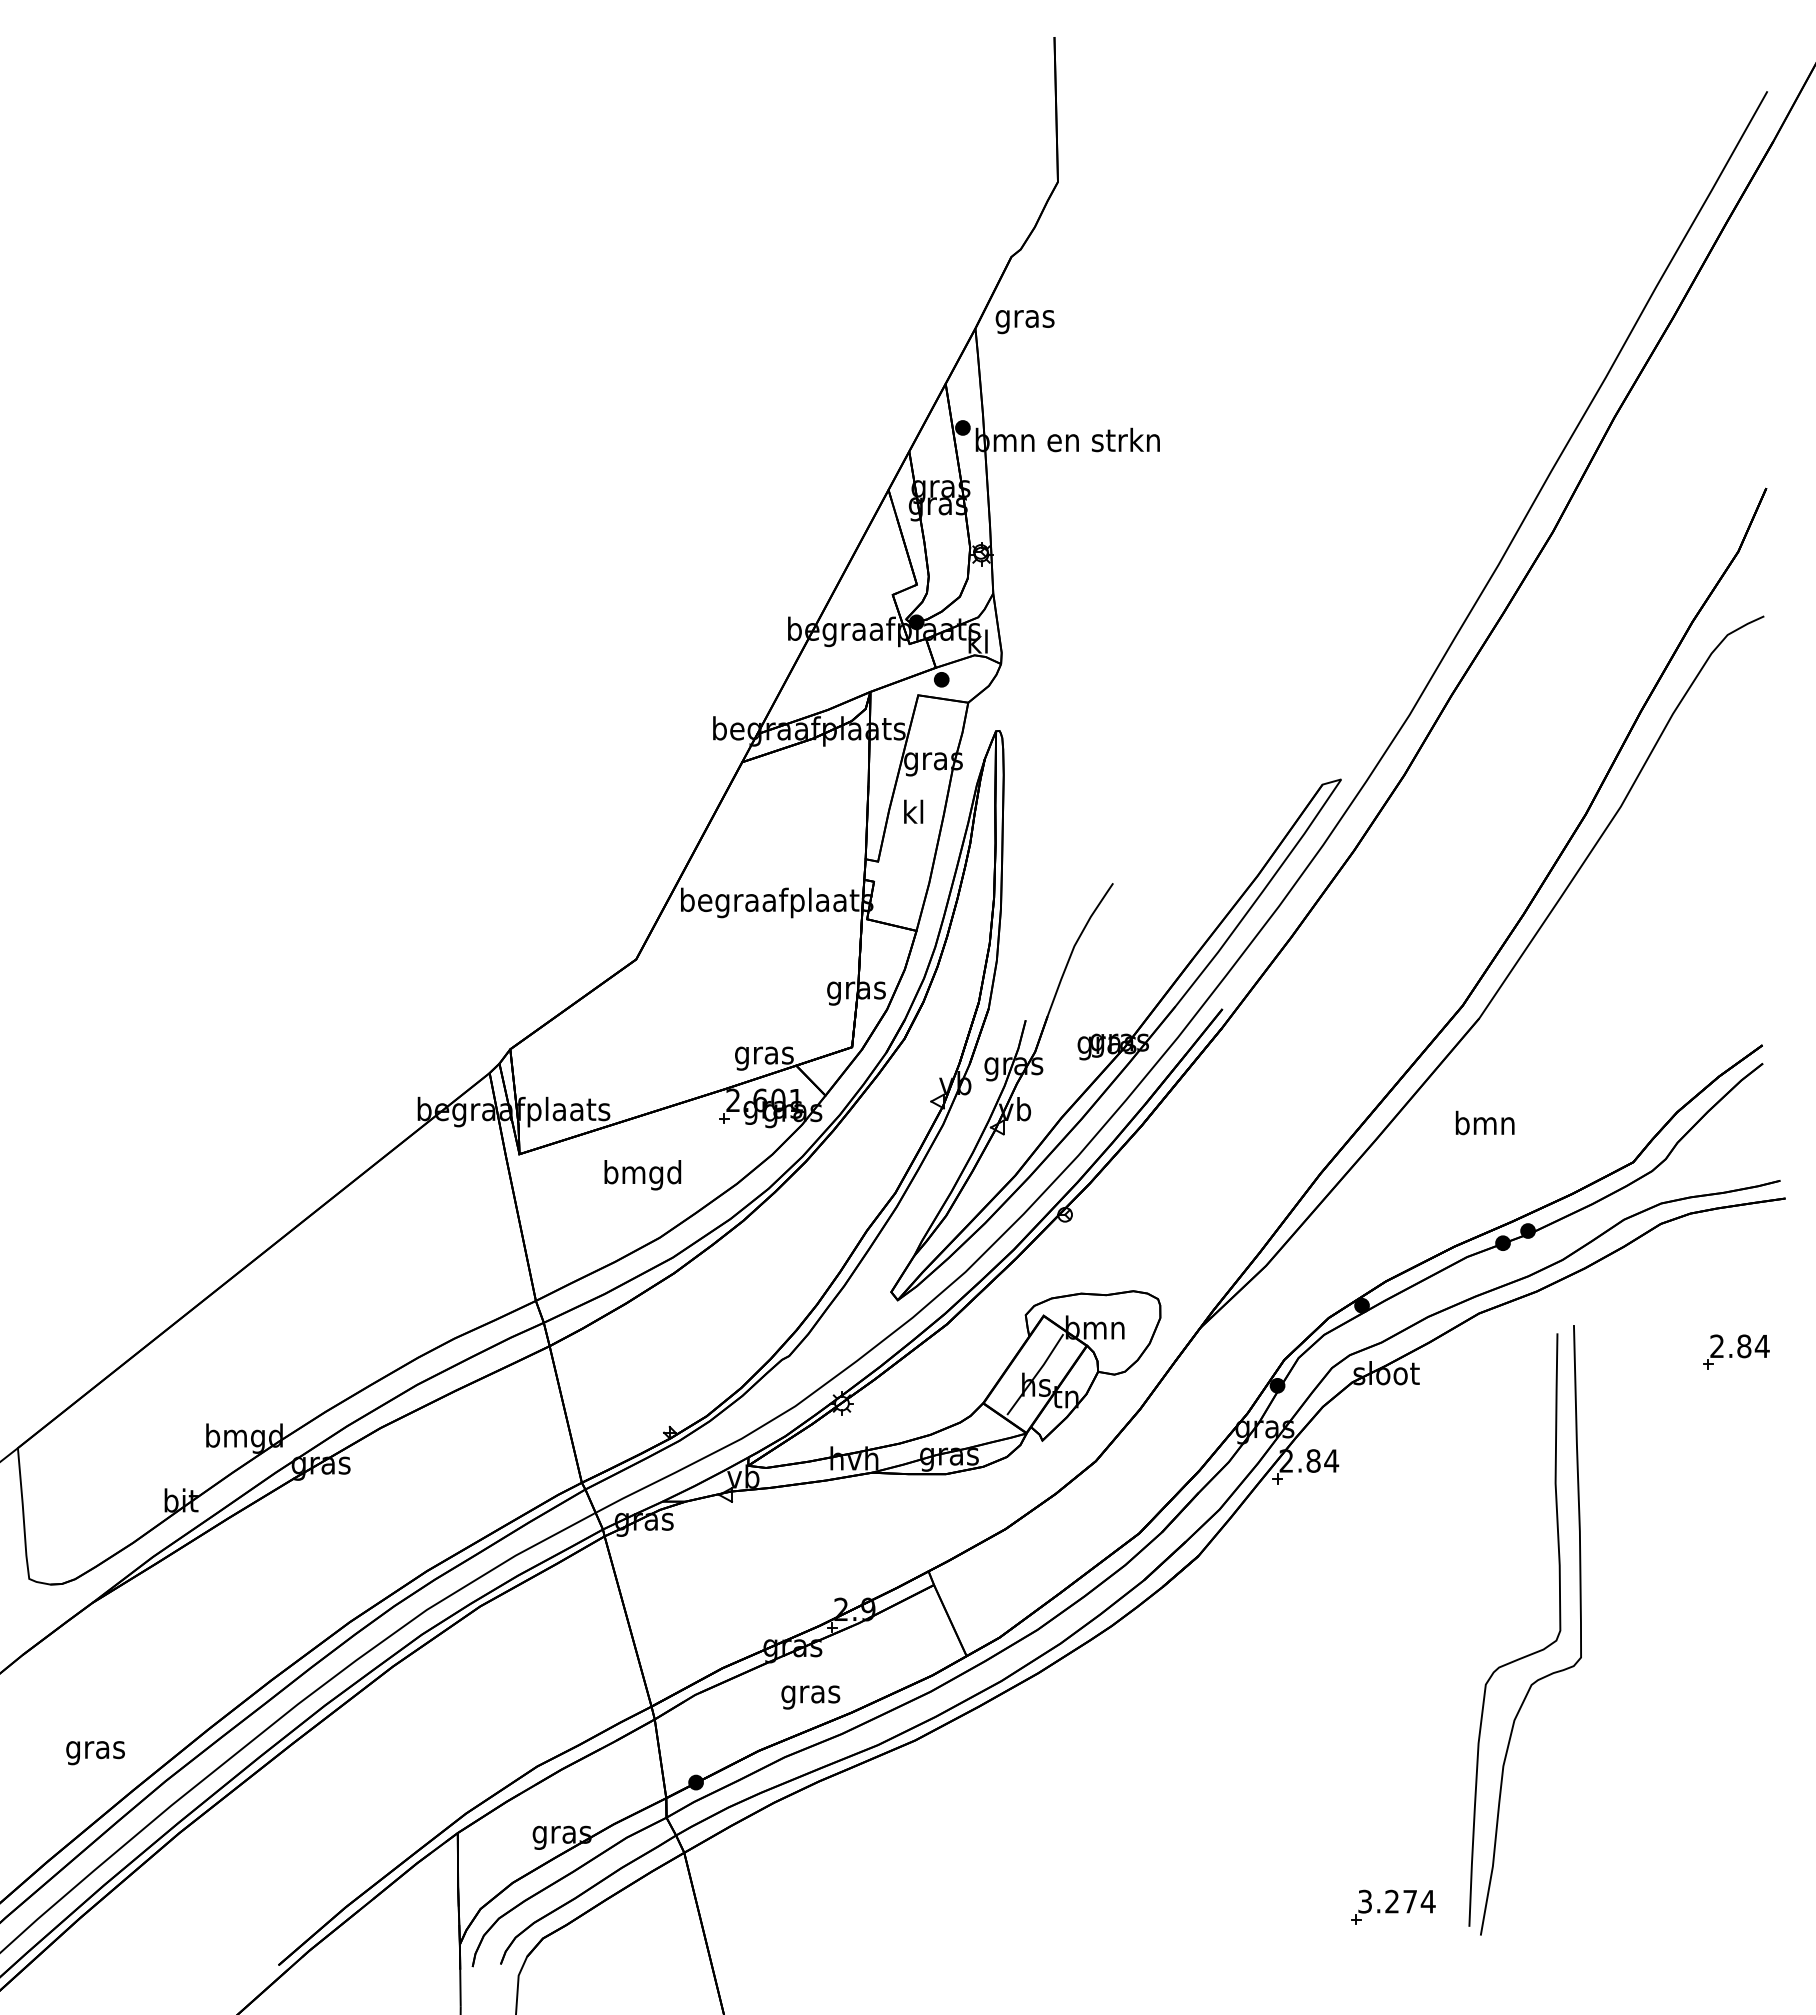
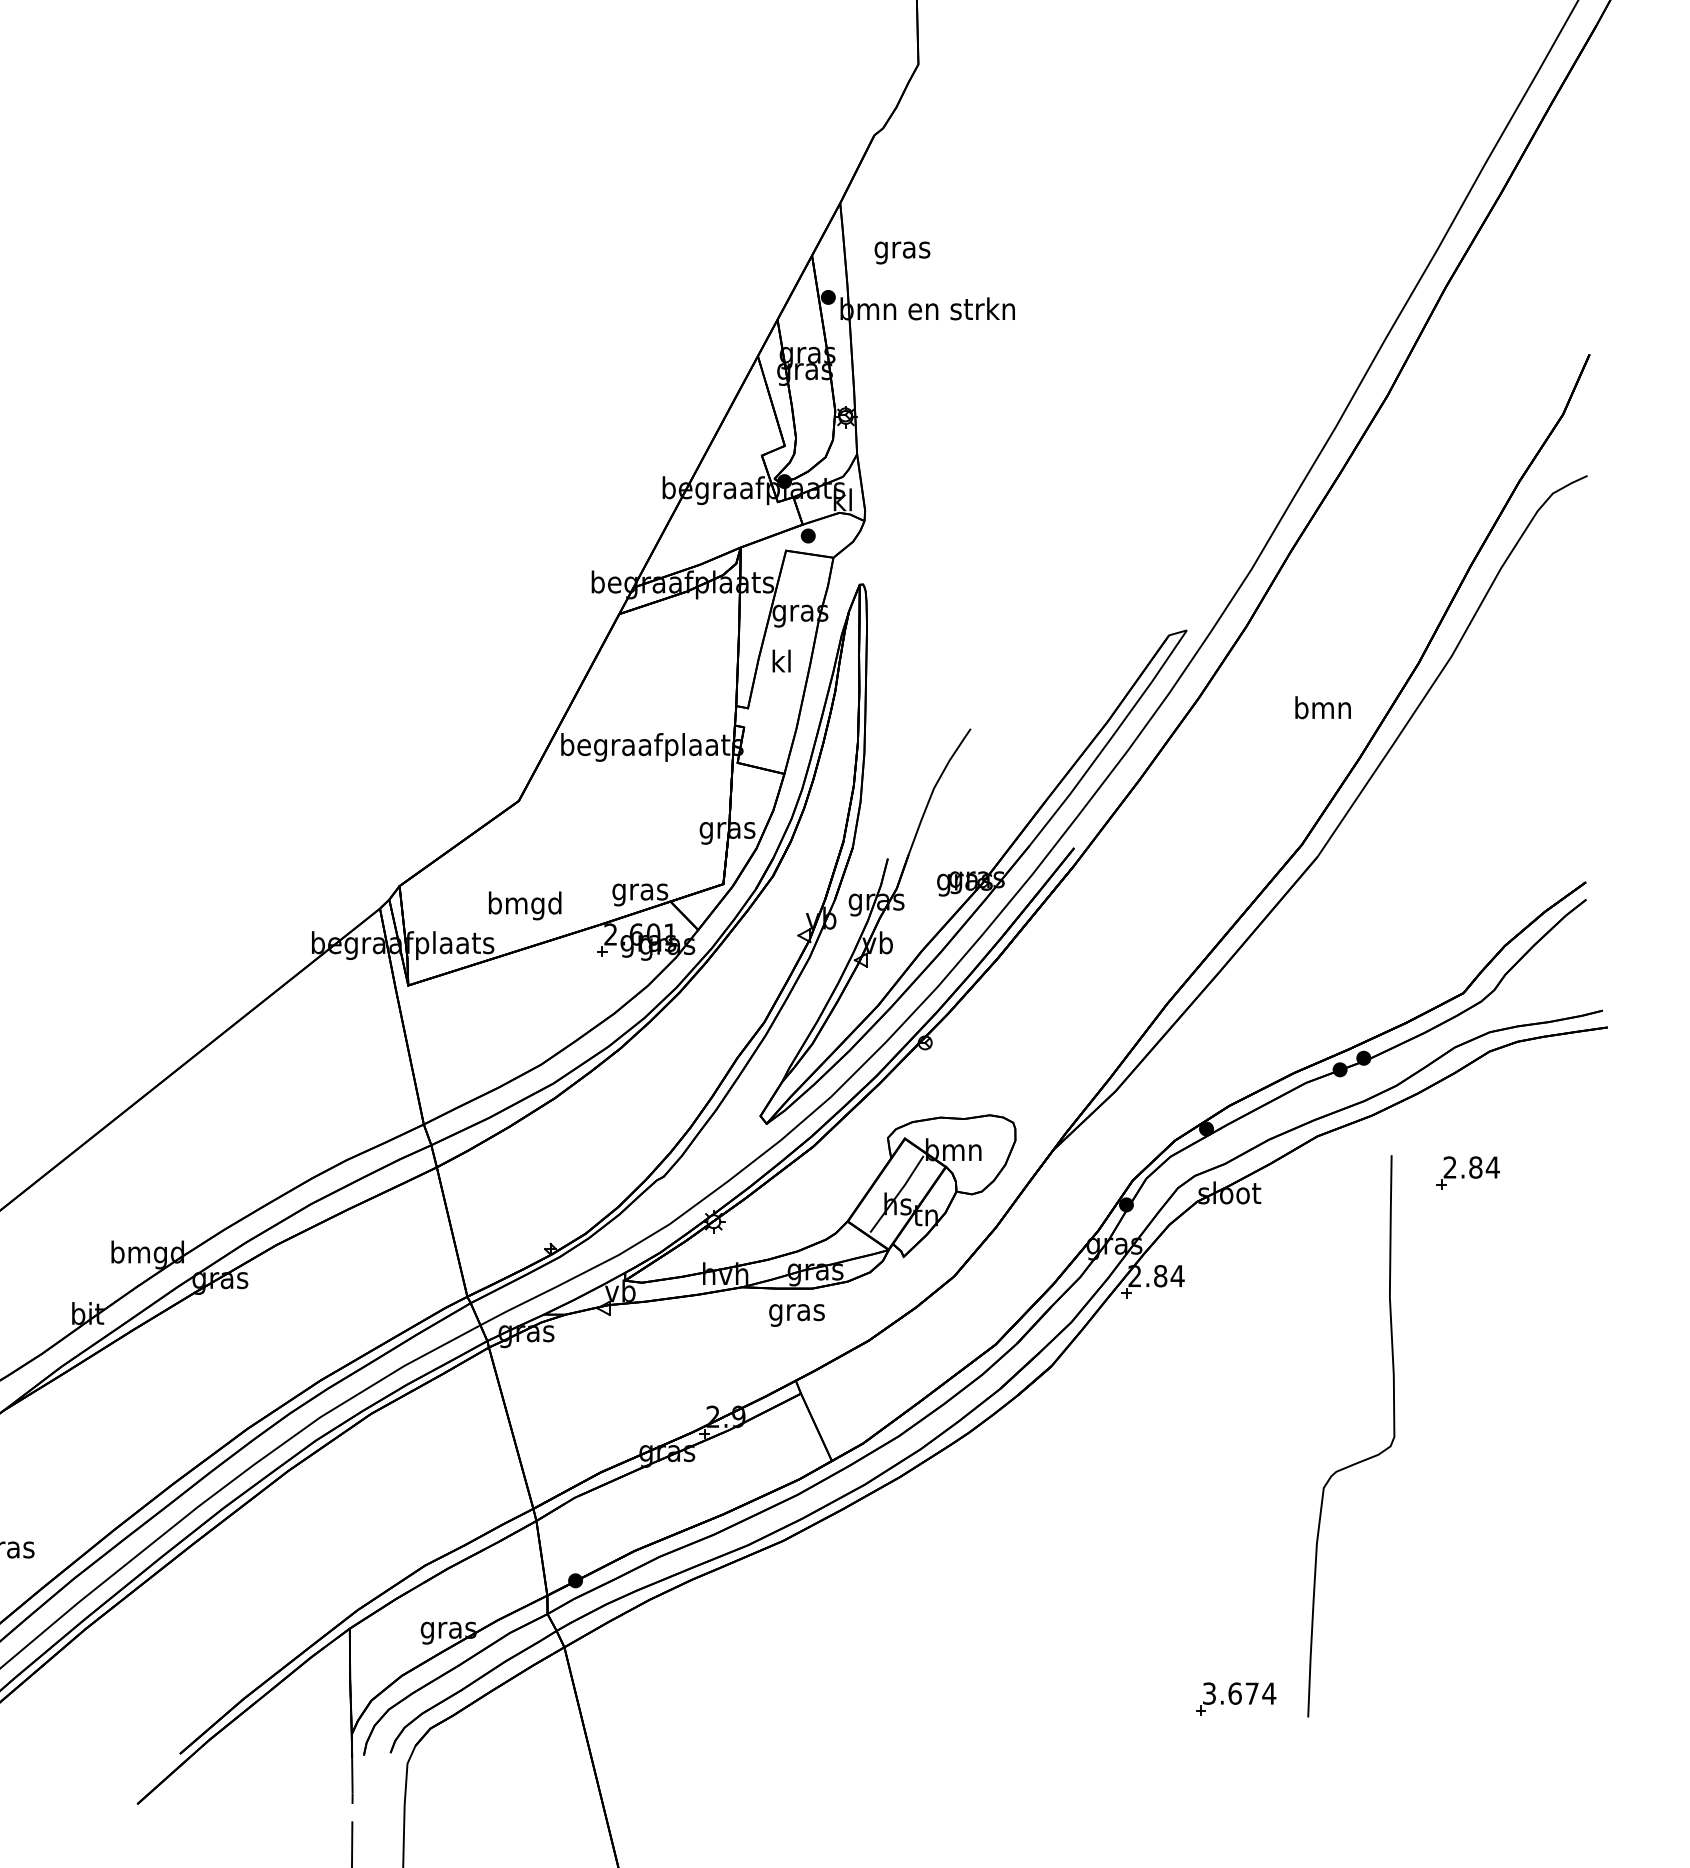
text: (1024, 322) -> (901, 253), moved
text: (1484, 1122) -> (1322, 707), moved
text: (642, 1175) -> (524, 906), moved
part: (1736, 1351) -> (1468, 1172), moved
curve: (1549, 1673) -> (1384, 1477), removed
text: (810, 1697) -> (796, 1315), moved
text: (1392, 1901) -> (1235, 1693), 3.274 -> 3.674

